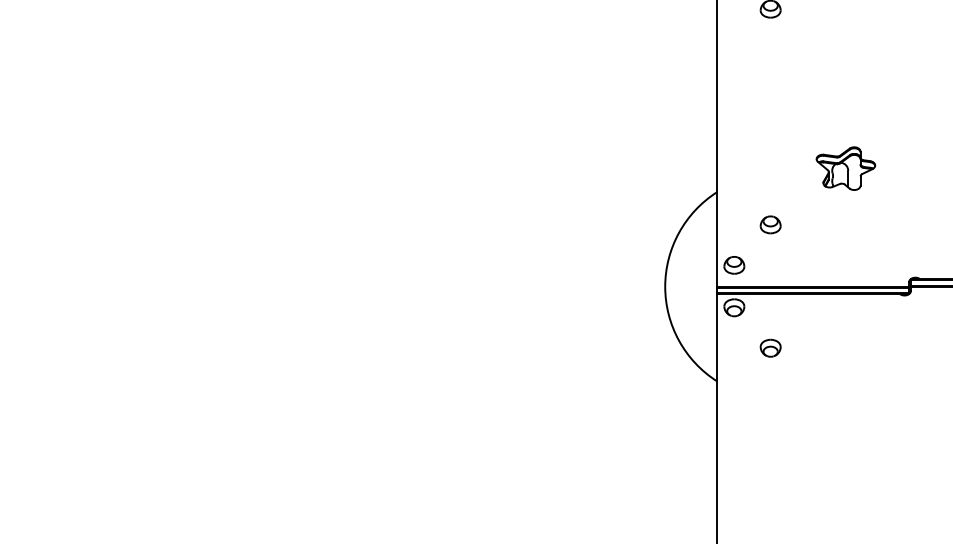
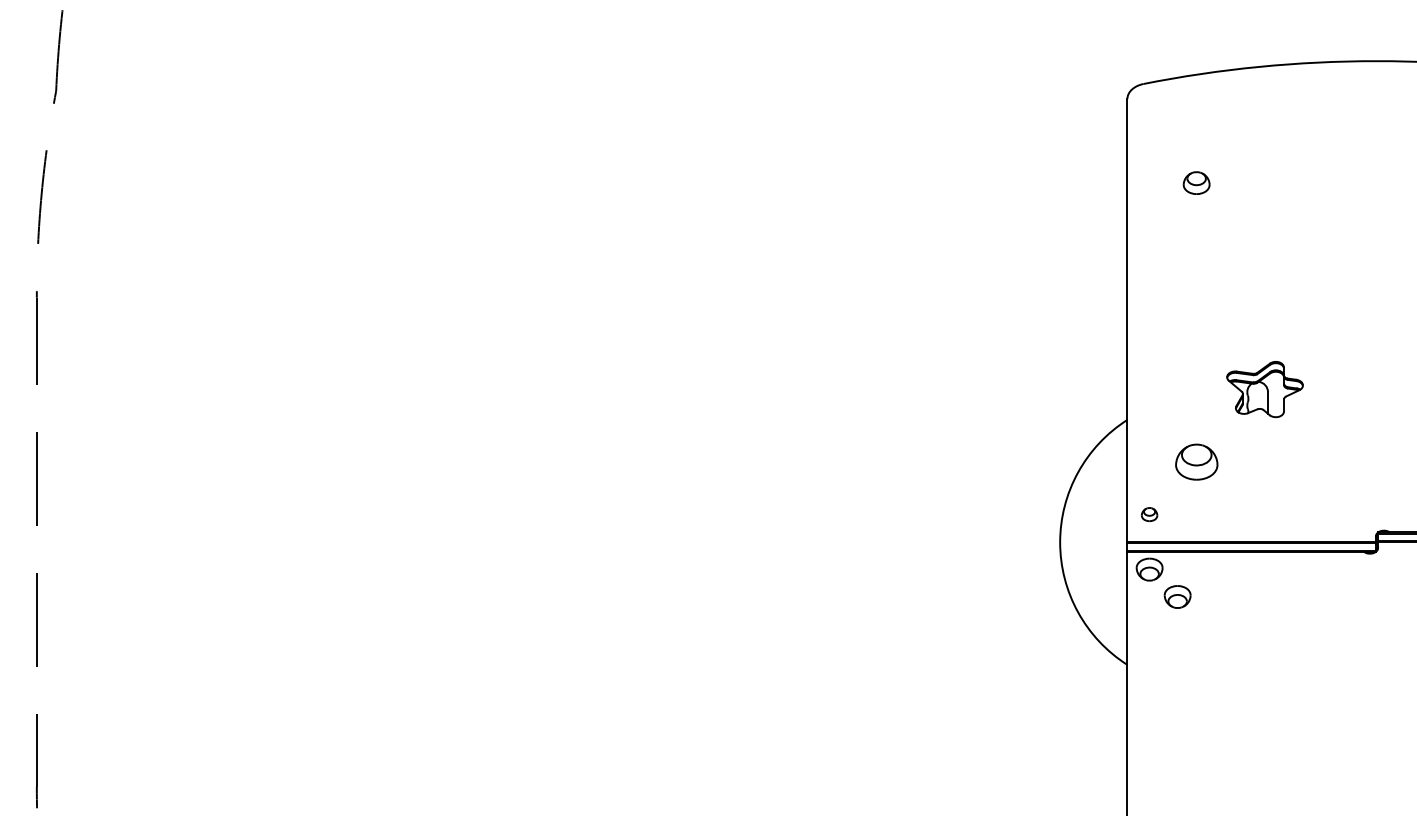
part: (845, 168) -> (1264, 389), moved
part: (770, 225) -> (1196, 462), size x1.6
part: (734, 265) -> (1149, 514), size x0.6
part: (770, 347) -> (1177, 596), moved

